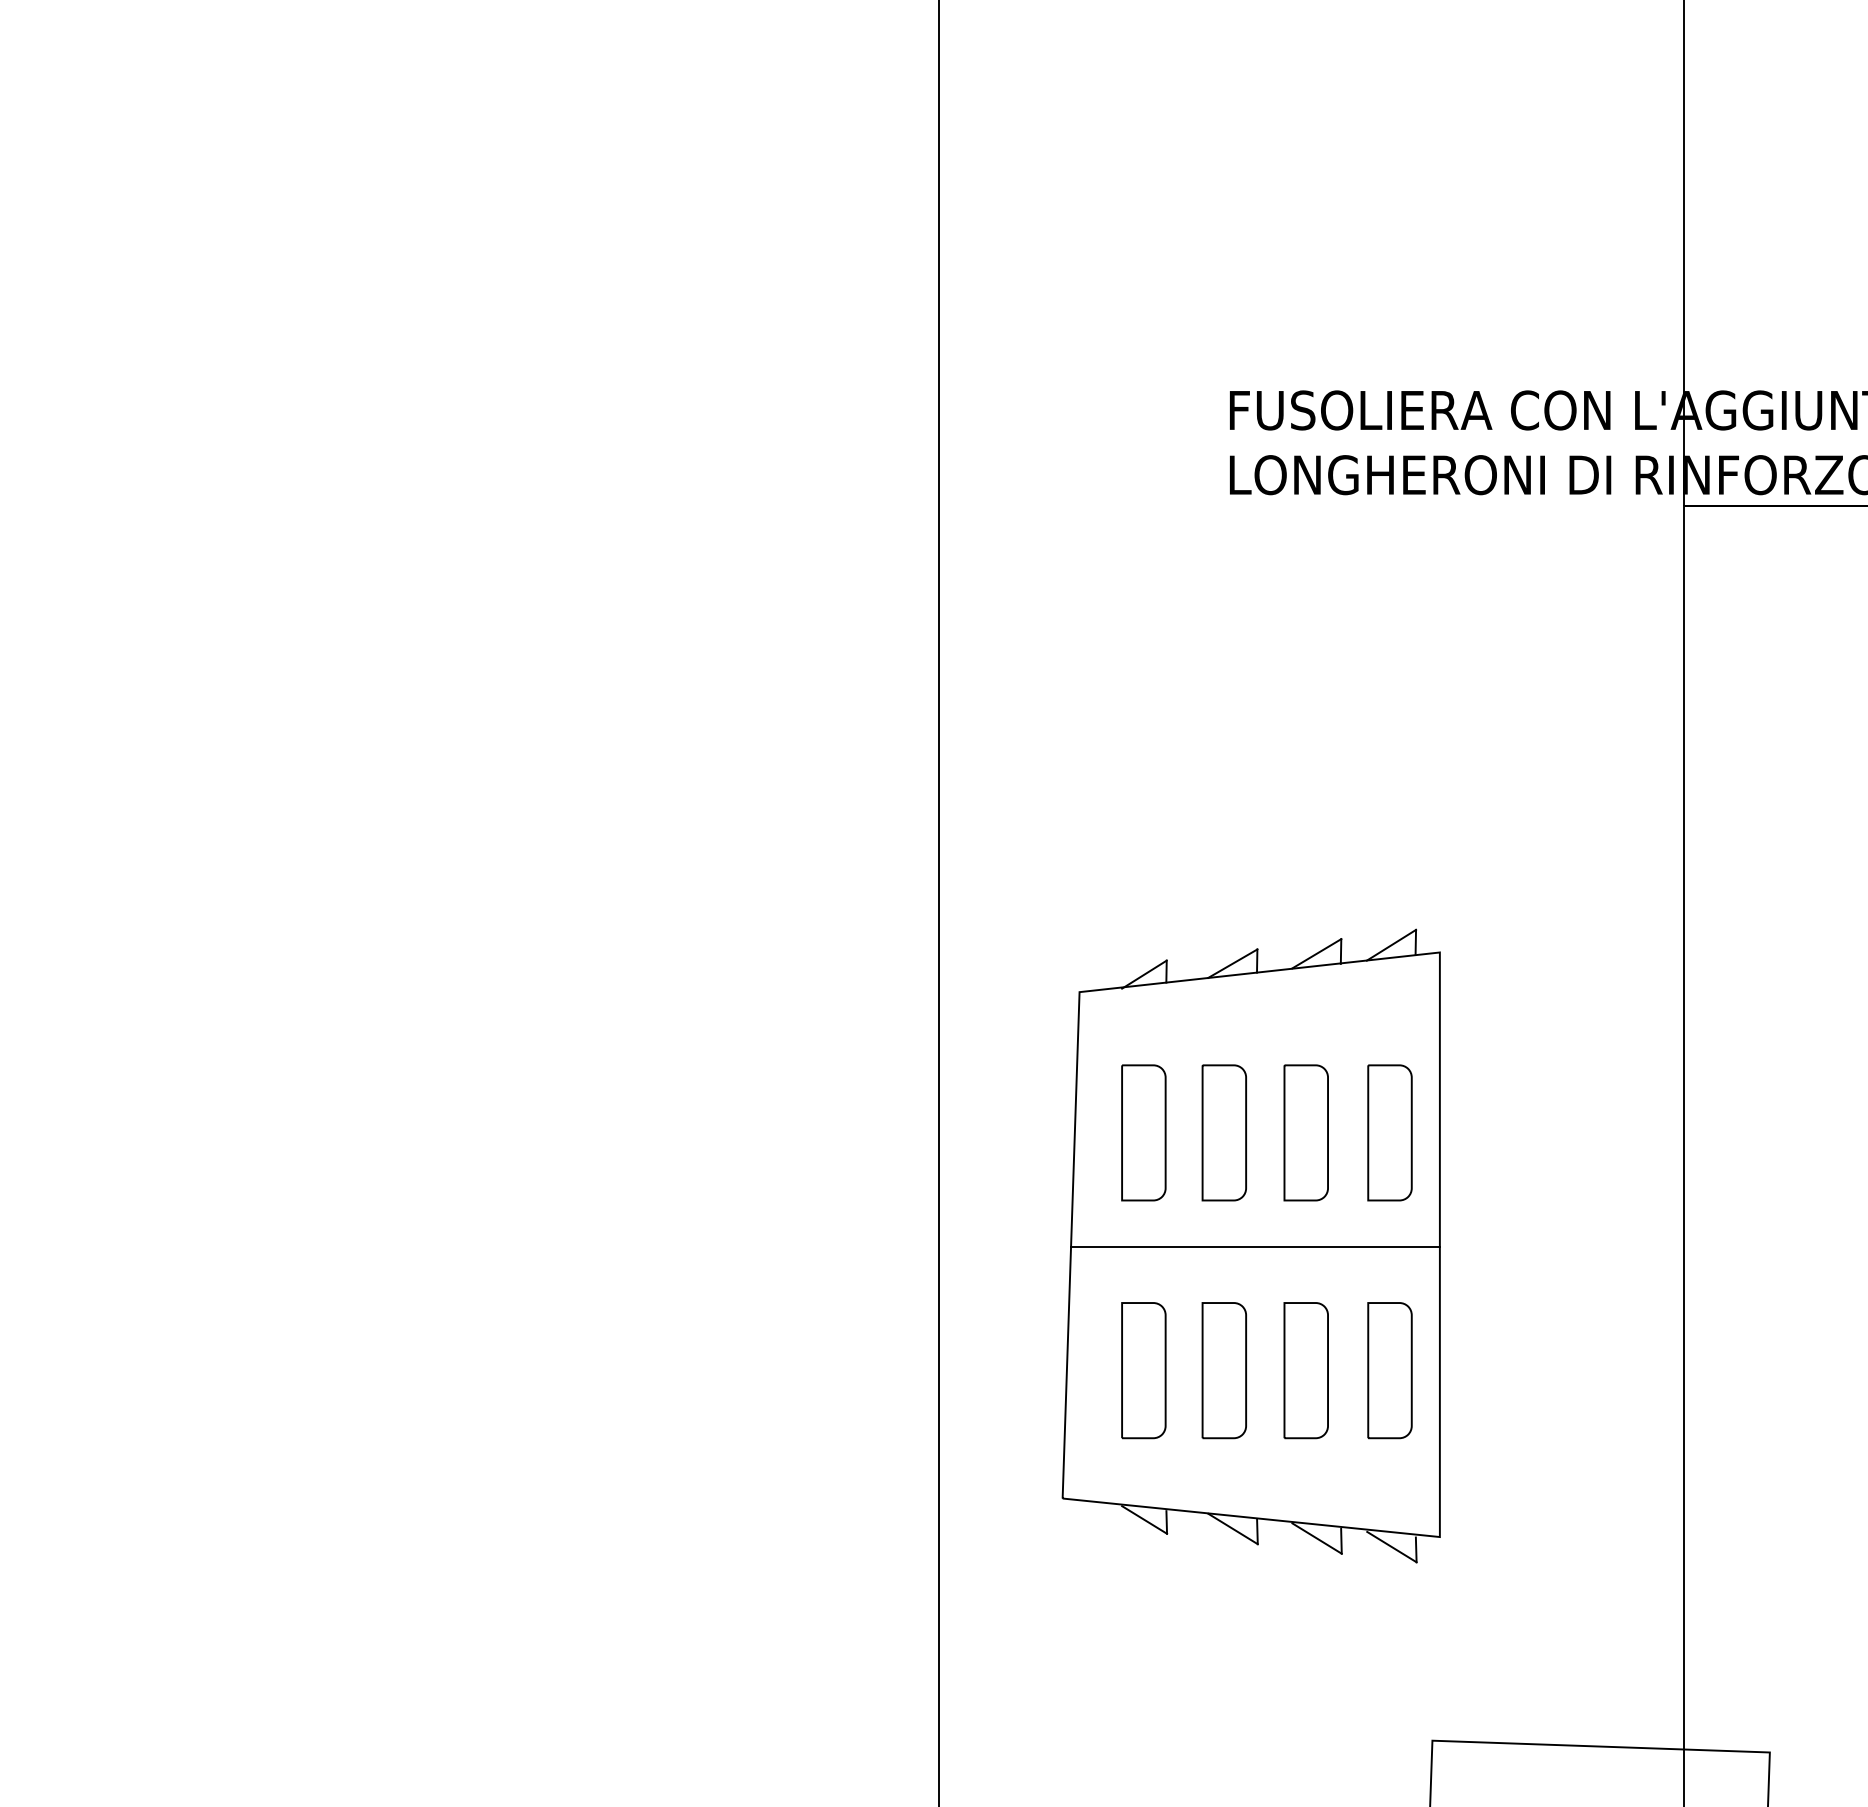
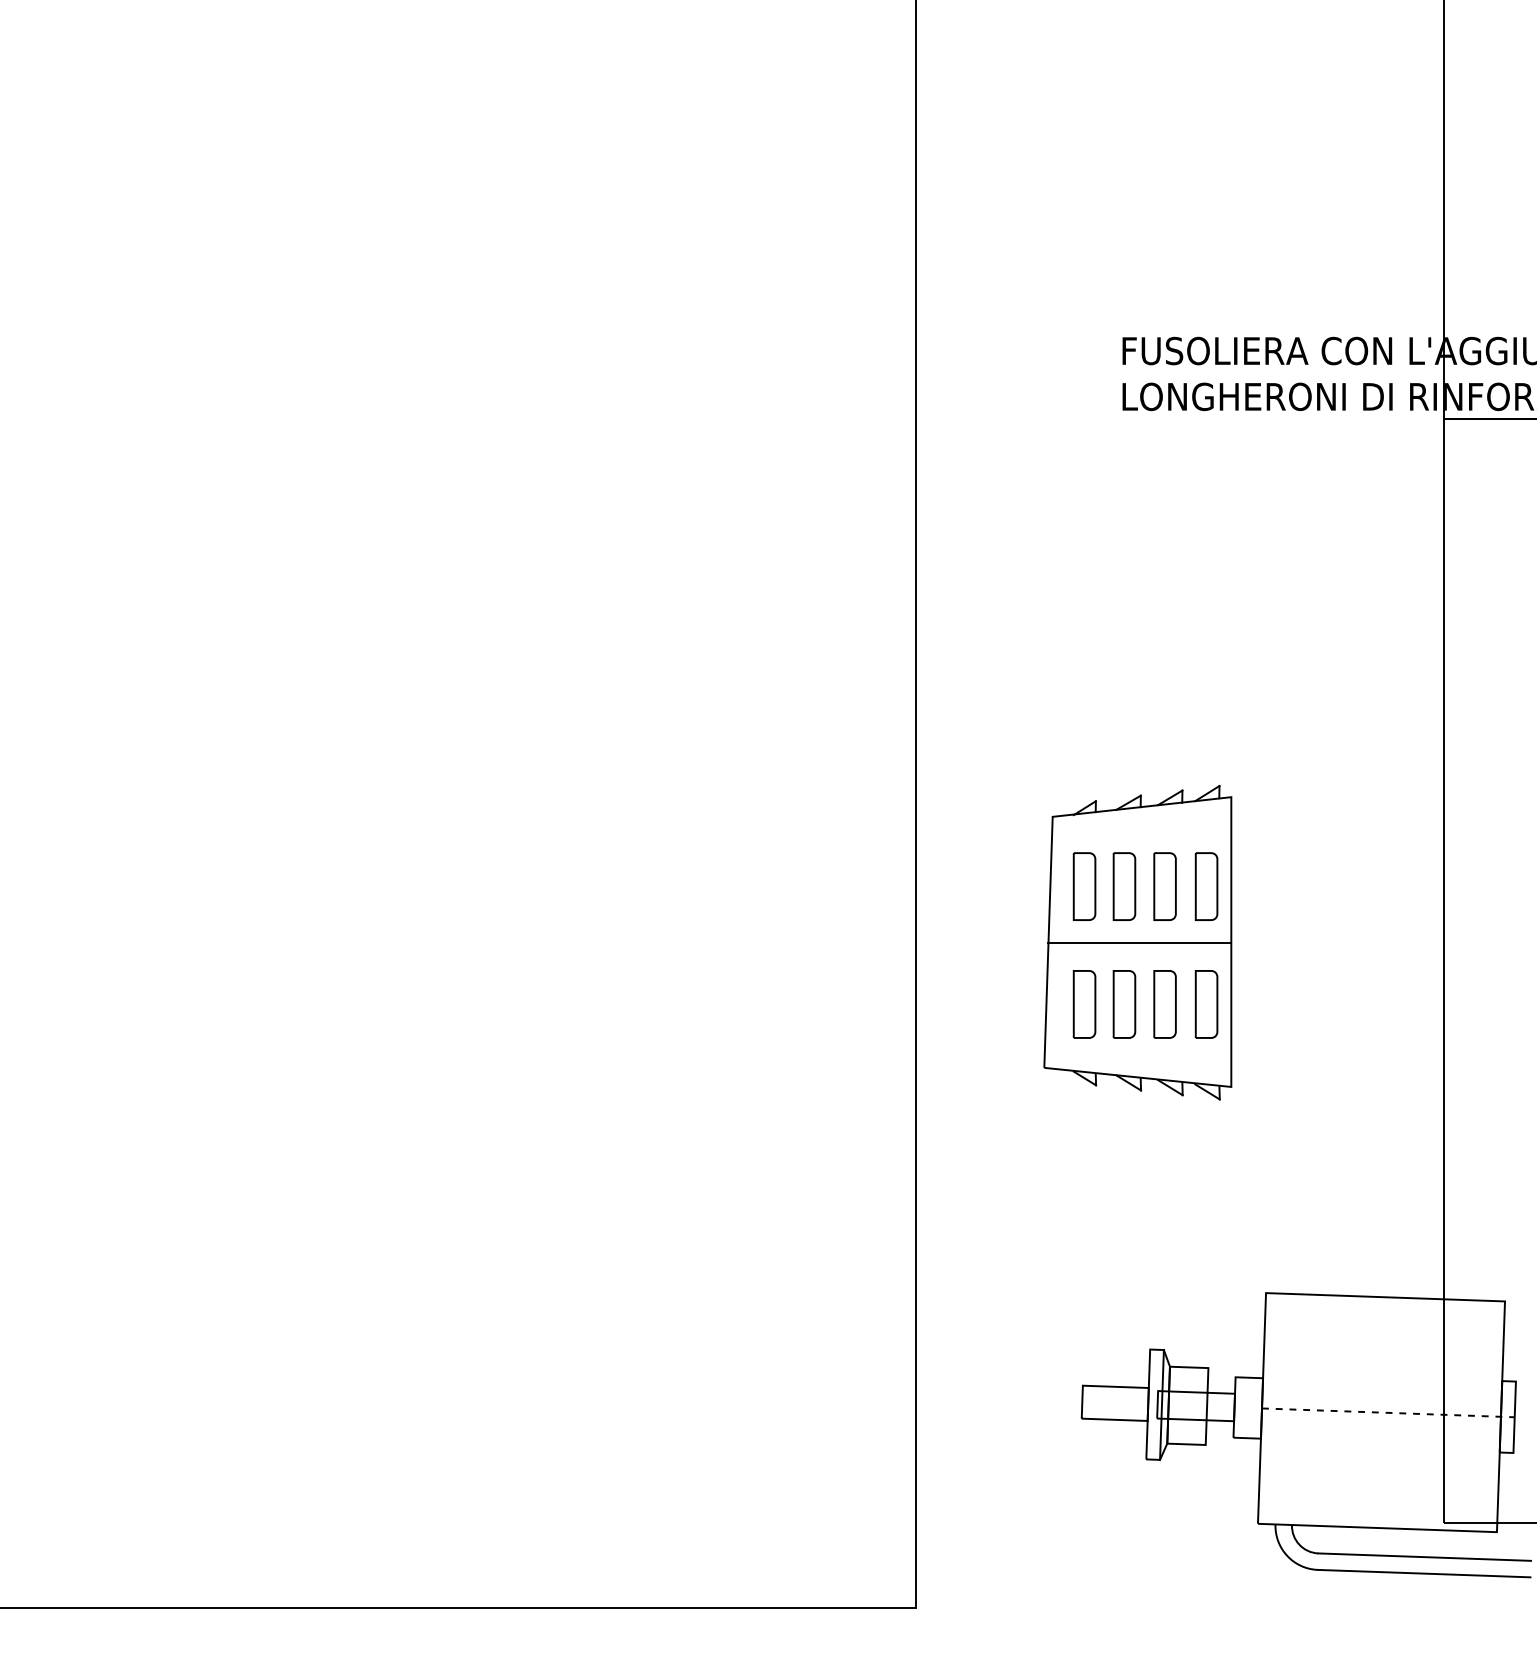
part: (1250, 1245) -> (1137, 942), size x0.7

